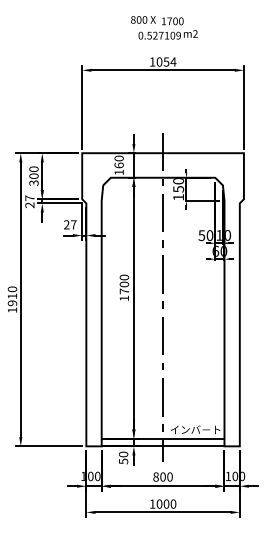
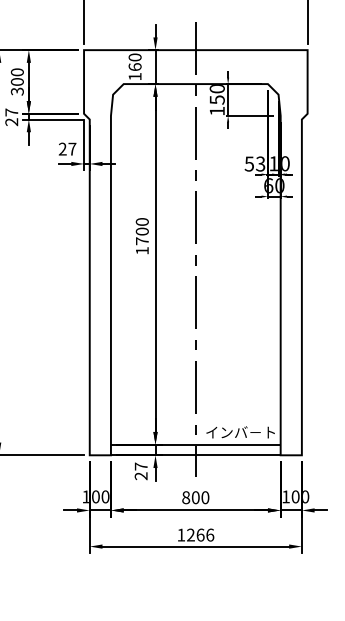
text: (209, 235) -> (259, 163), 50 -> 53
text: (123, 457) -> (141, 470), 50 -> 27
text: (166, 503) -> (200, 534), 1000 -> 1266

